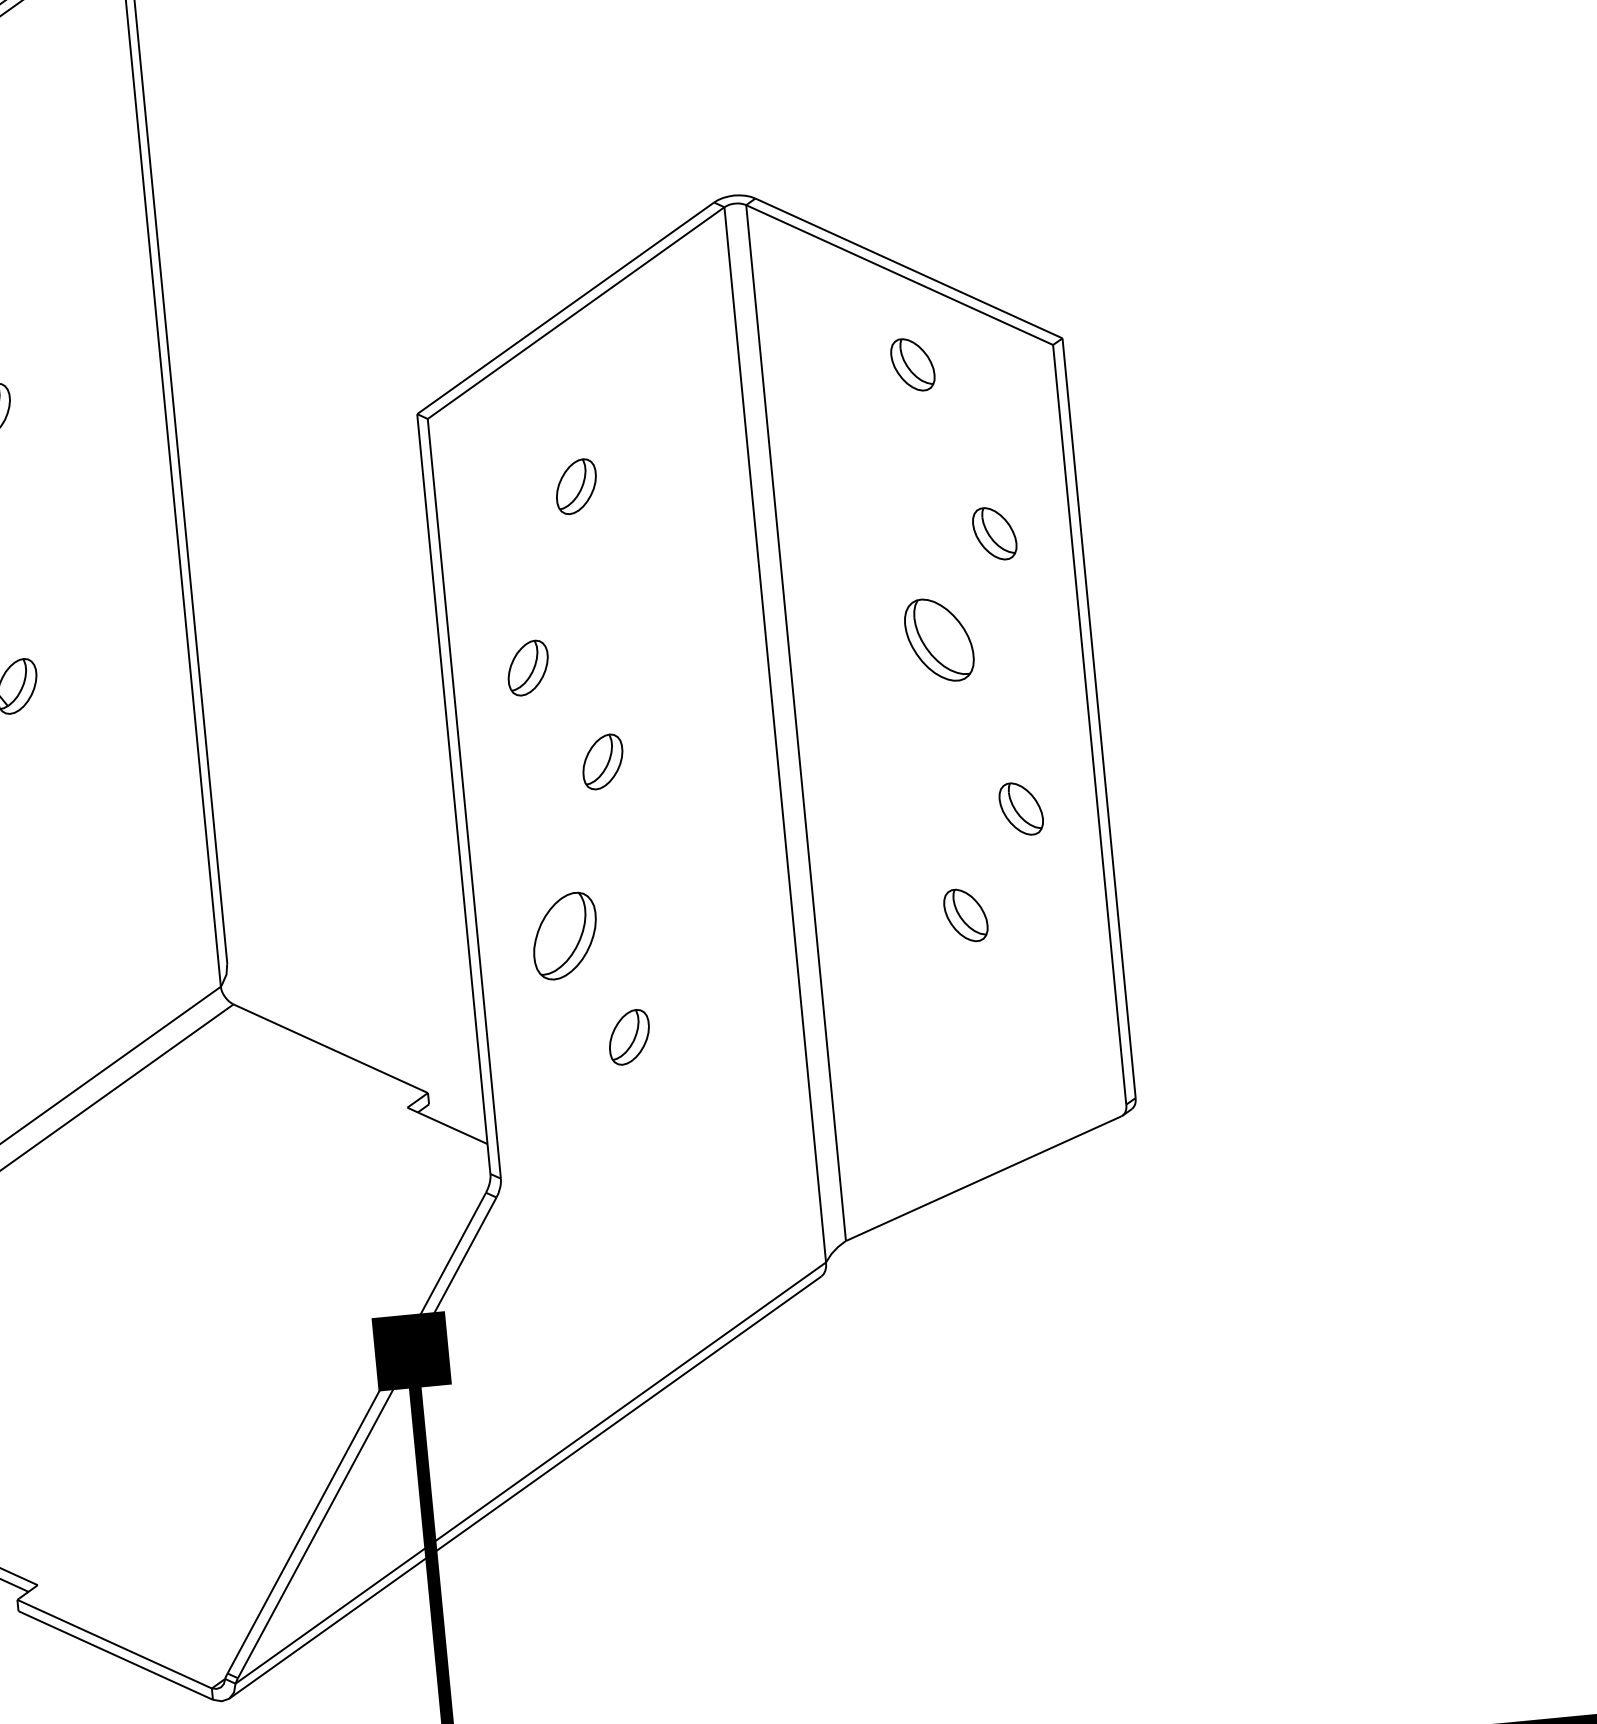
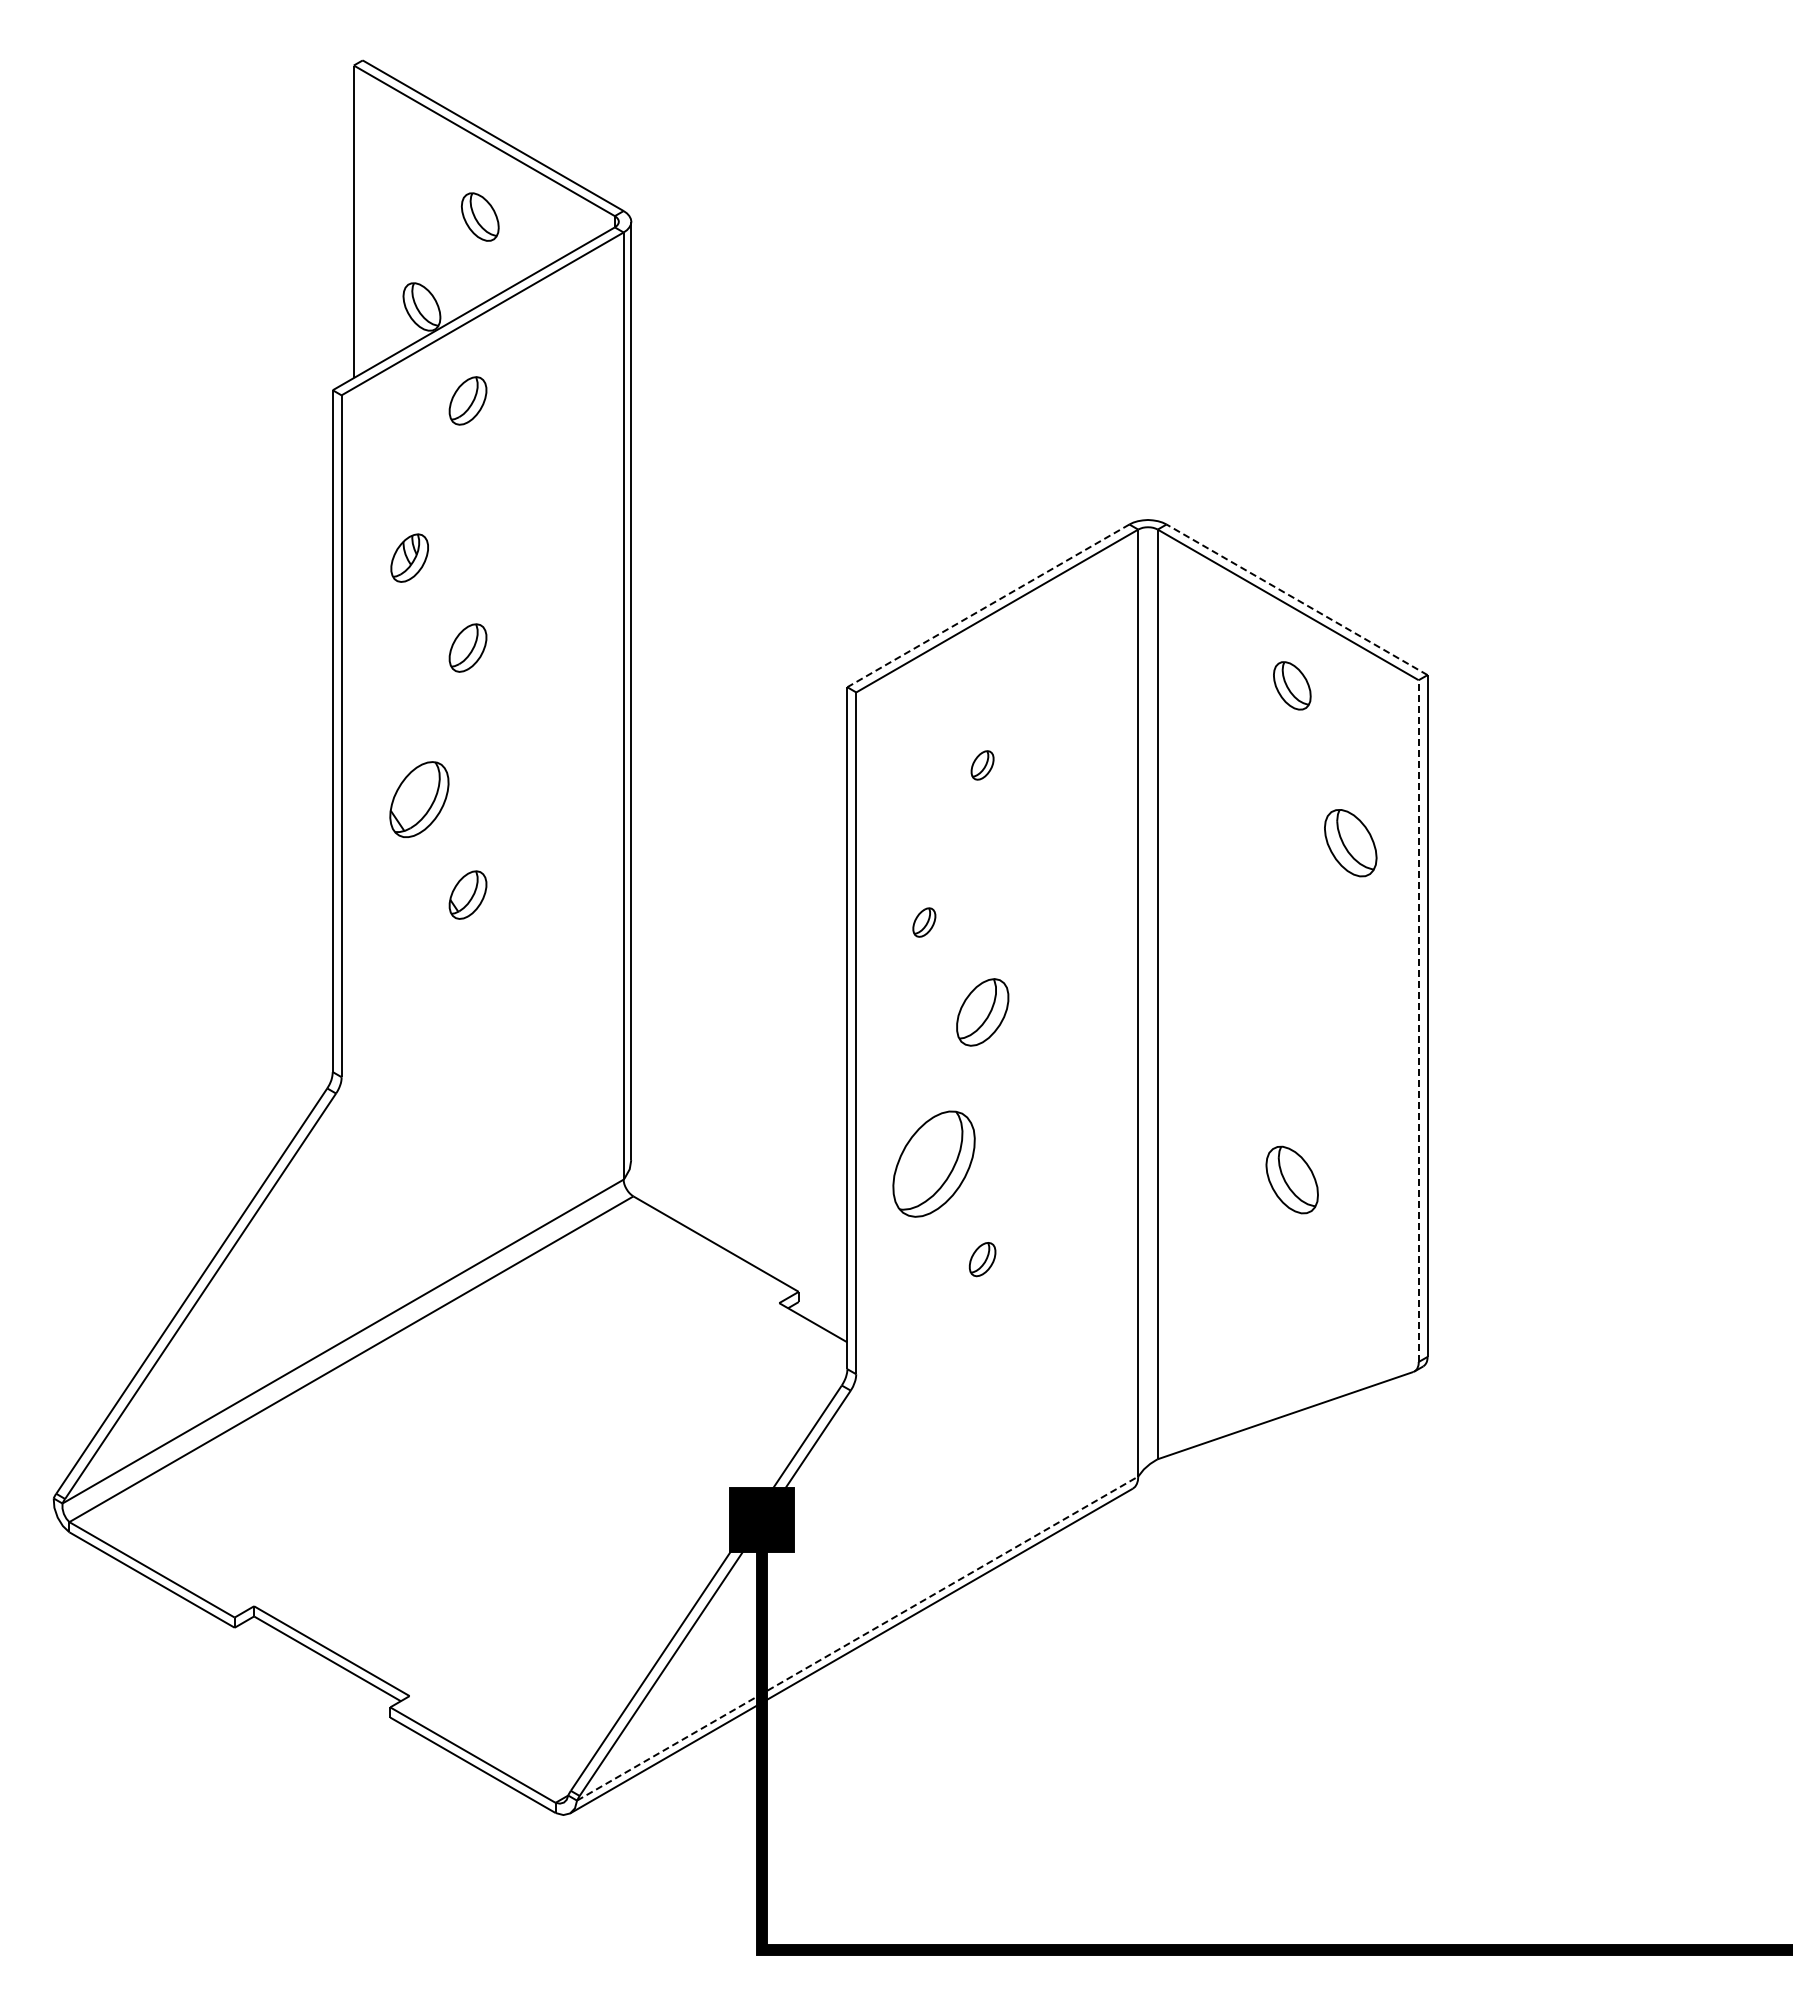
line: (909, 268) -> (1297, 599), solid -> dashed
line: (565, 307) -> (988, 605), solid -> dashed
part: (576, 486) -> (982, 765), size x0.6
part: (994, 533) -> (1350, 842), size x1.4
part: (939, 639) -> (1292, 932), removed
part: (528, 667) -> (924, 922), size x0.6
line: (1089, 725) -> (1418, 1021), solid -> dashed
part: (602, 762) -> (982, 1012), size x1.4
part: (1021, 808) -> (1350, 1089), removed
part: (966, 914) -> (1292, 1179), size x1.4
part: (564, 935) -> (933, 1163), size x1.4
part: (629, 1037) -> (982, 1259), size x0.7
line: (531, 1472) -> (858, 1638), solid -> dashed

